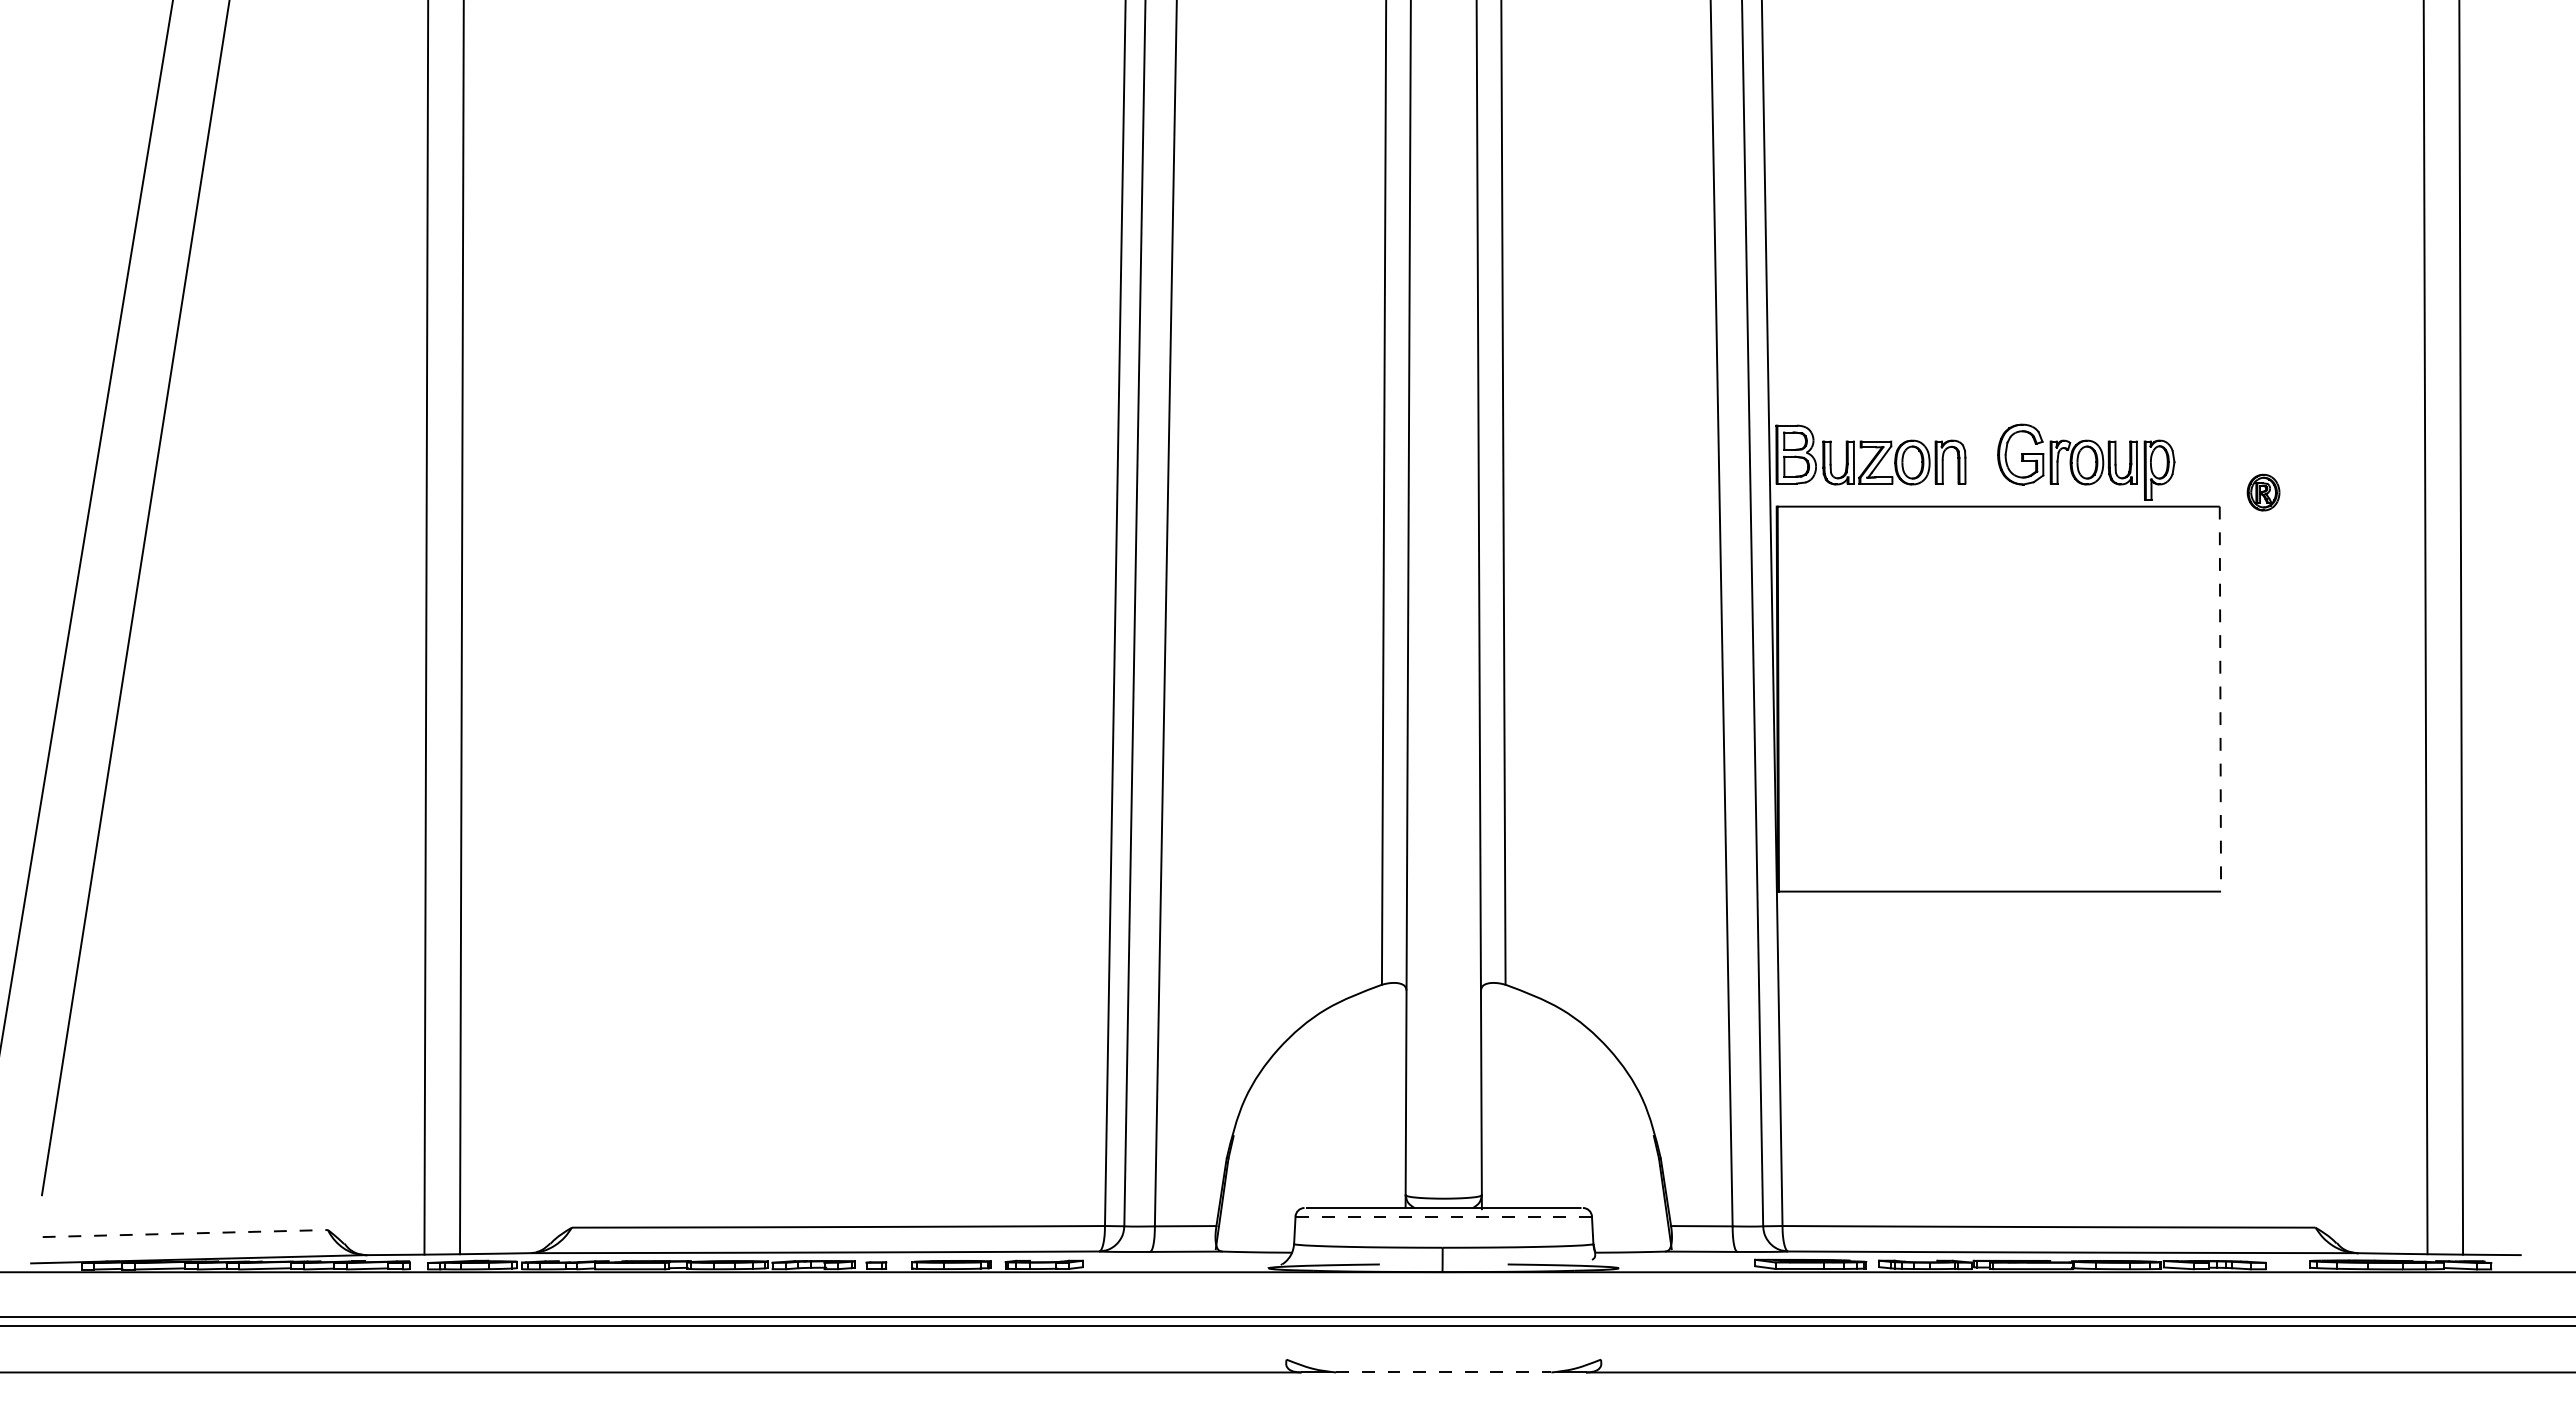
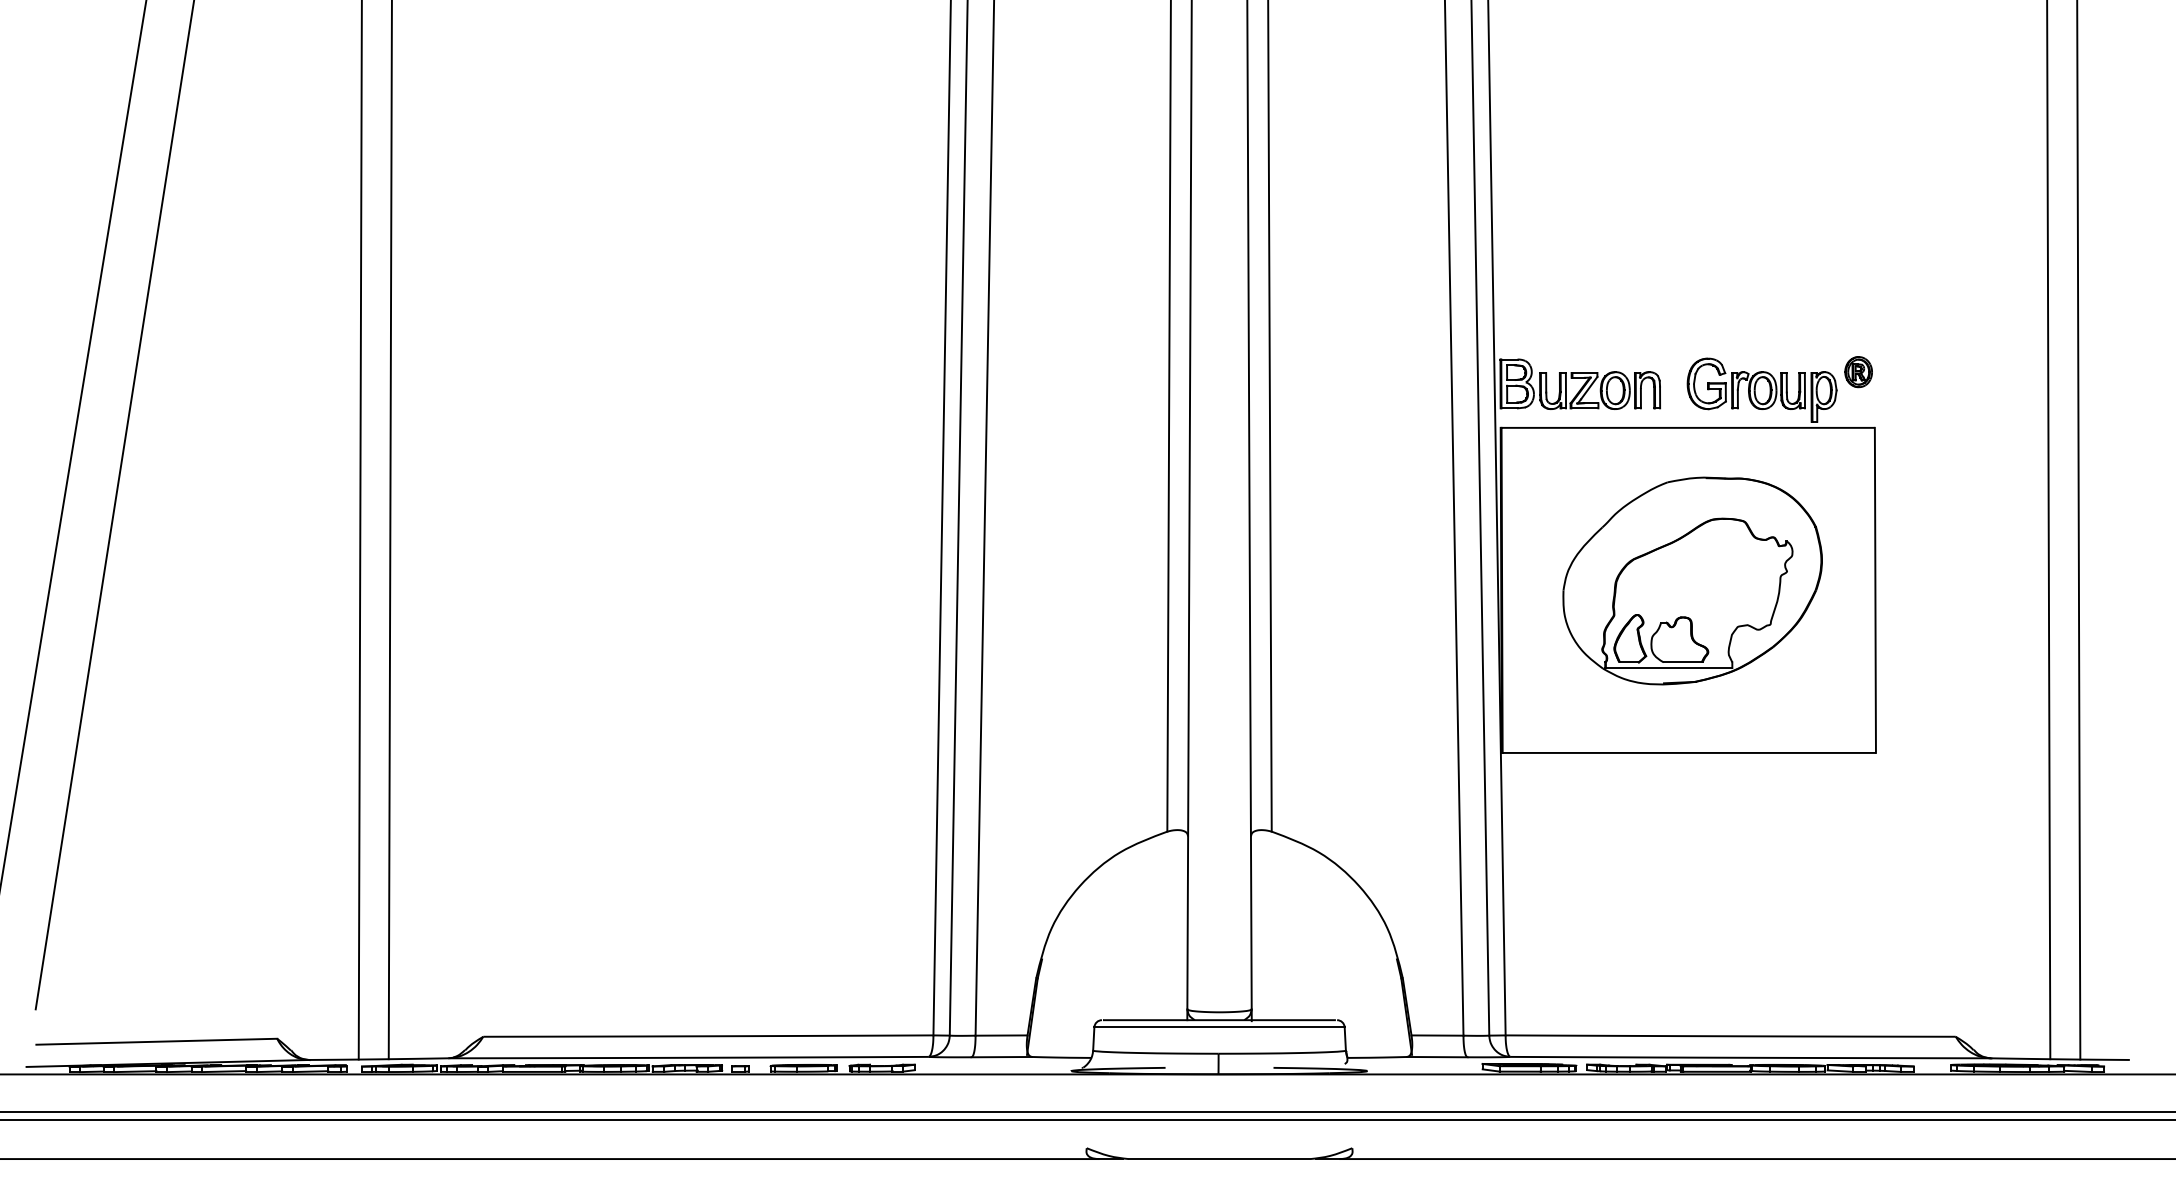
part: (2263, 492) -> (1858, 372), moved
part: (2004, 687) -> (1693, 580), added
line: (2220, 699) -> (1875, 590), dashed -> solid
line: (1443, 1216) -> (1219, 1027), dashed -> solid
line: (185, 1233) -> (156, 1041), dashed -> solid
line: (1443, 1372) -> (1219, 1159), dashed -> solid

